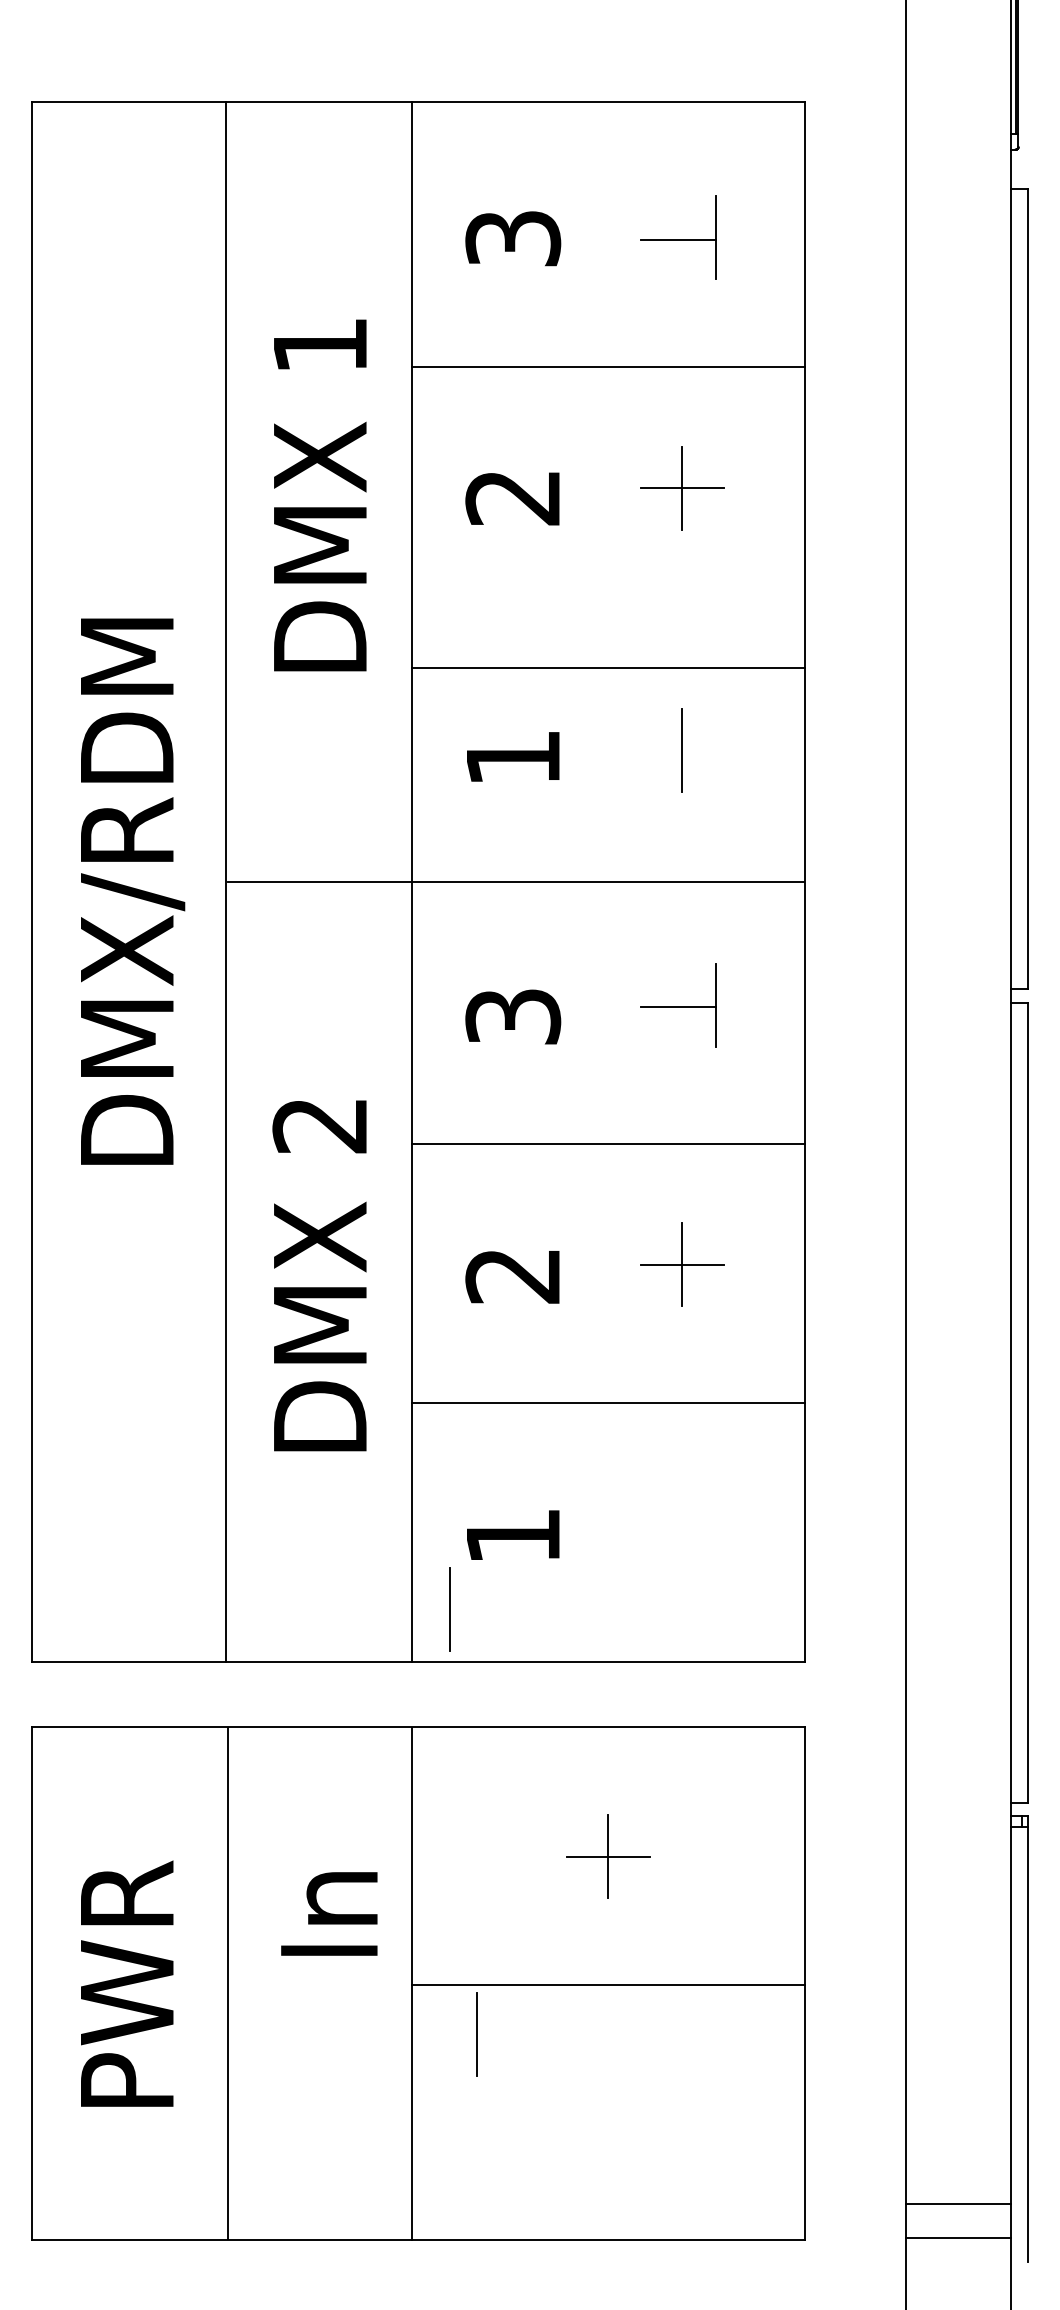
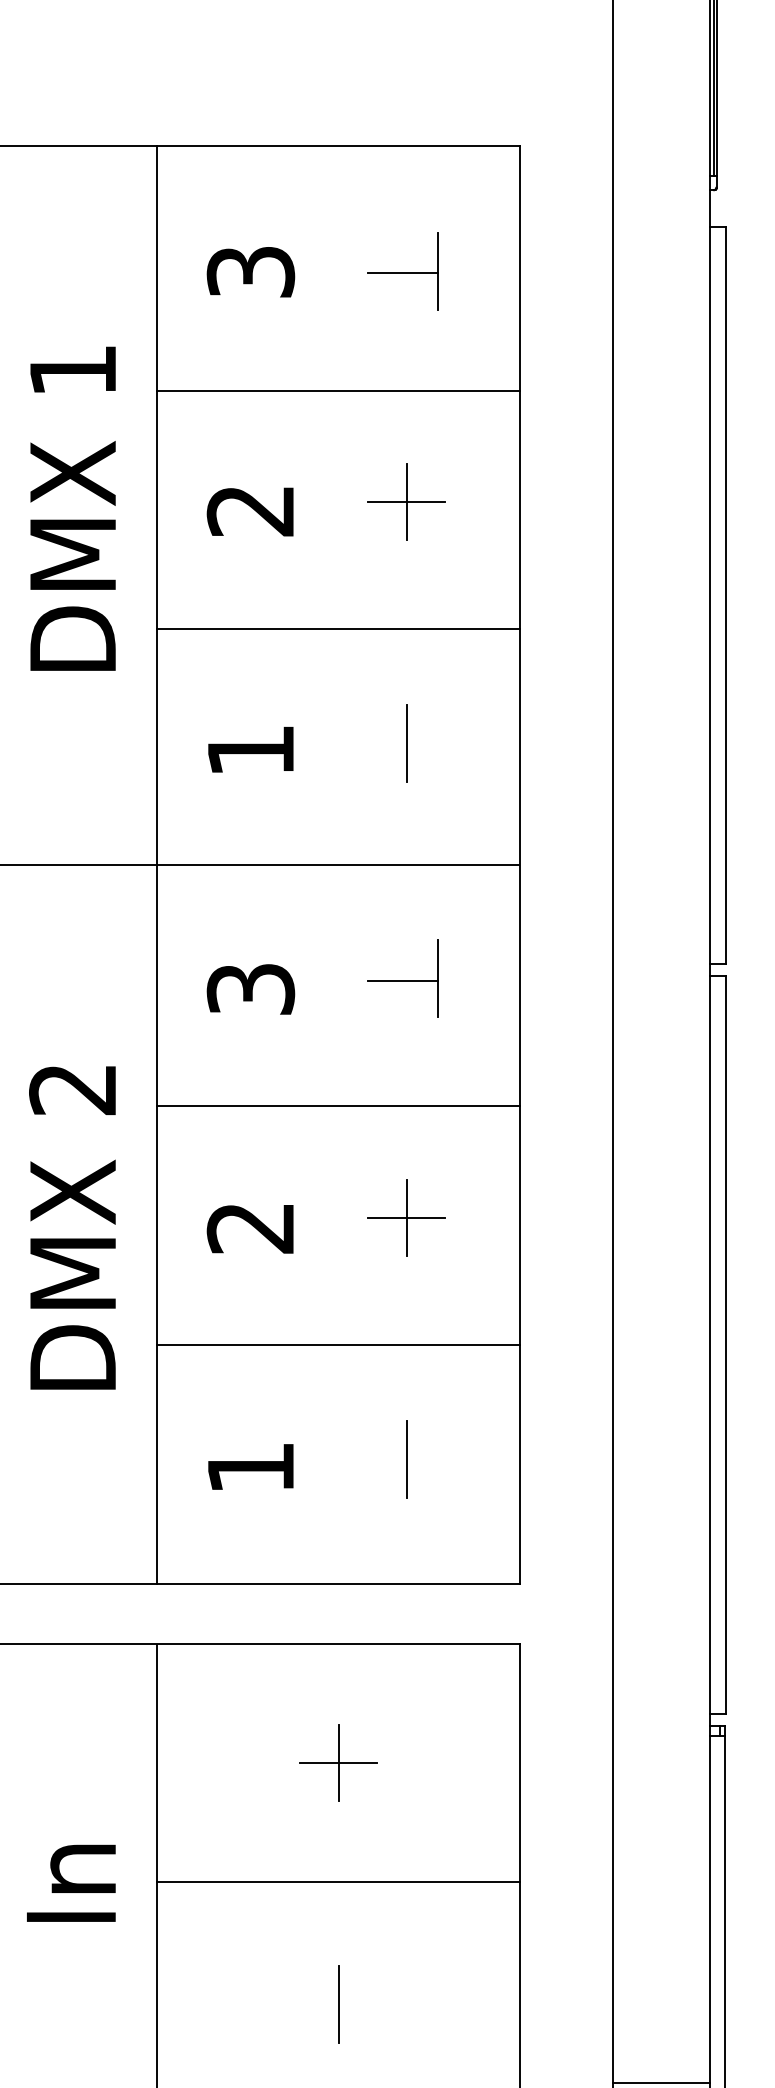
line: (608, 668) -> (338, 629), moved
line: (449, 1609) -> (405, 1458), moved
text: (329, 1913) -> (71, 1882), moved
line: (476, 2034) -> (337, 2004), moved

